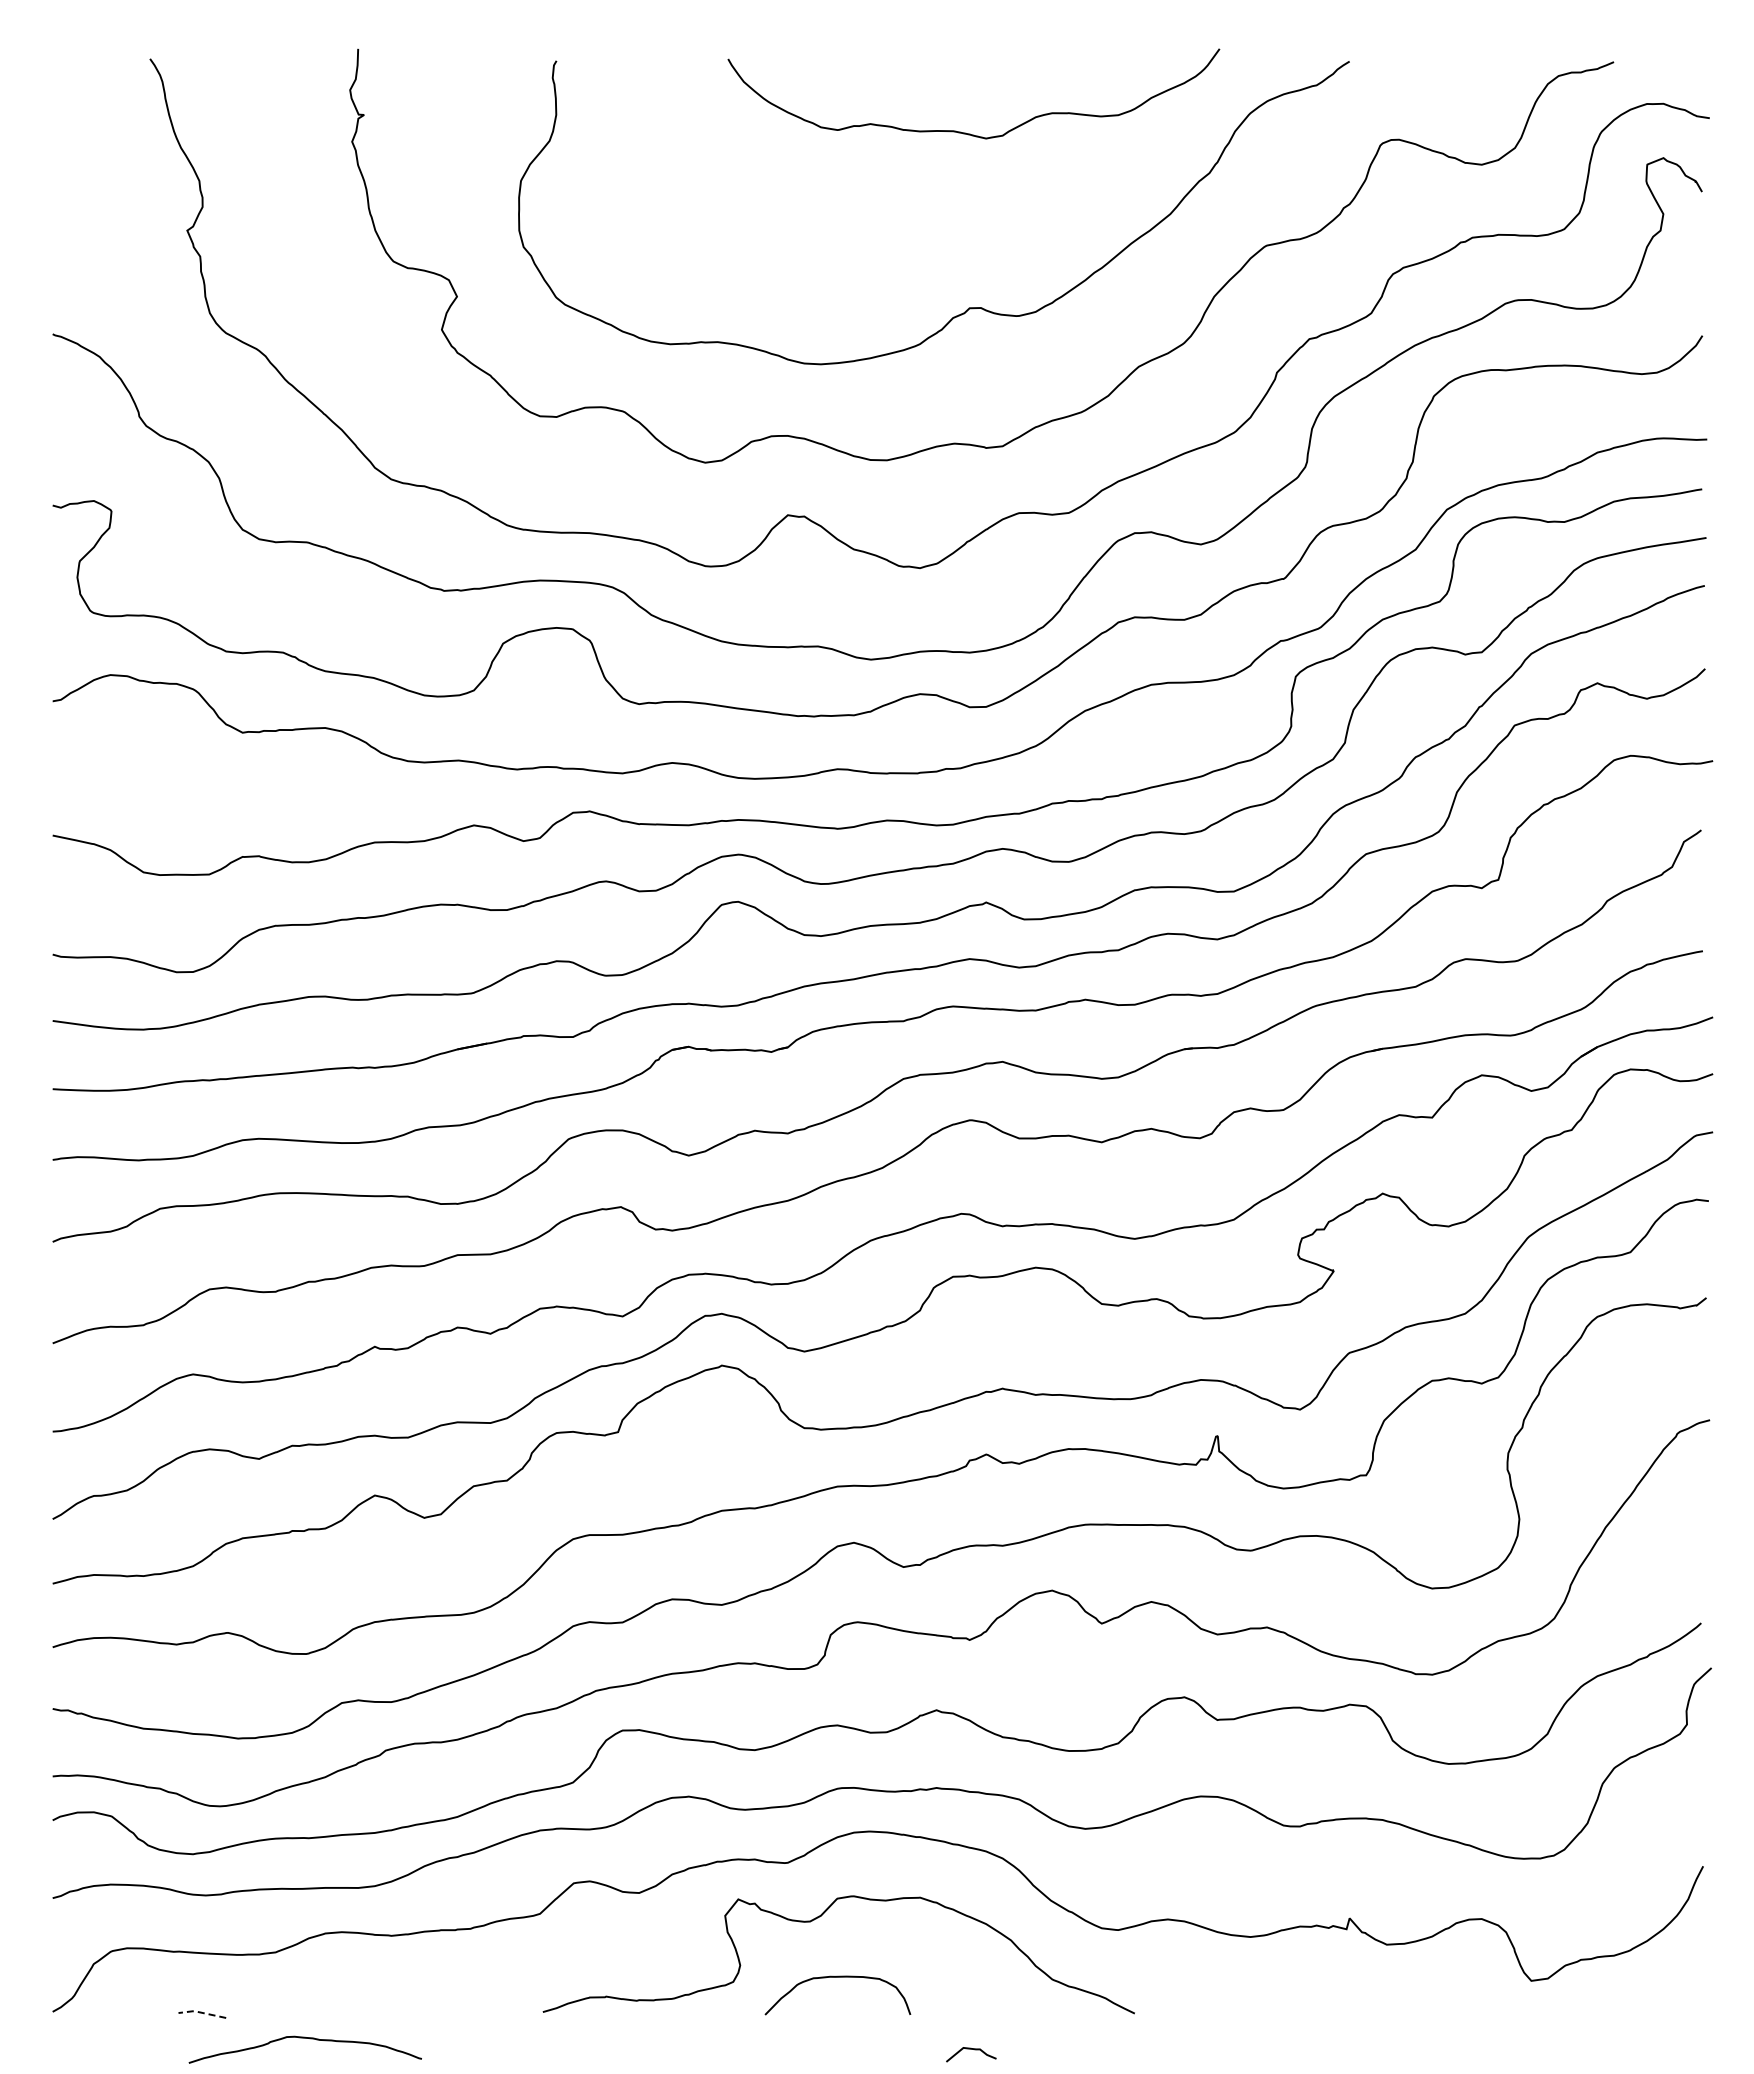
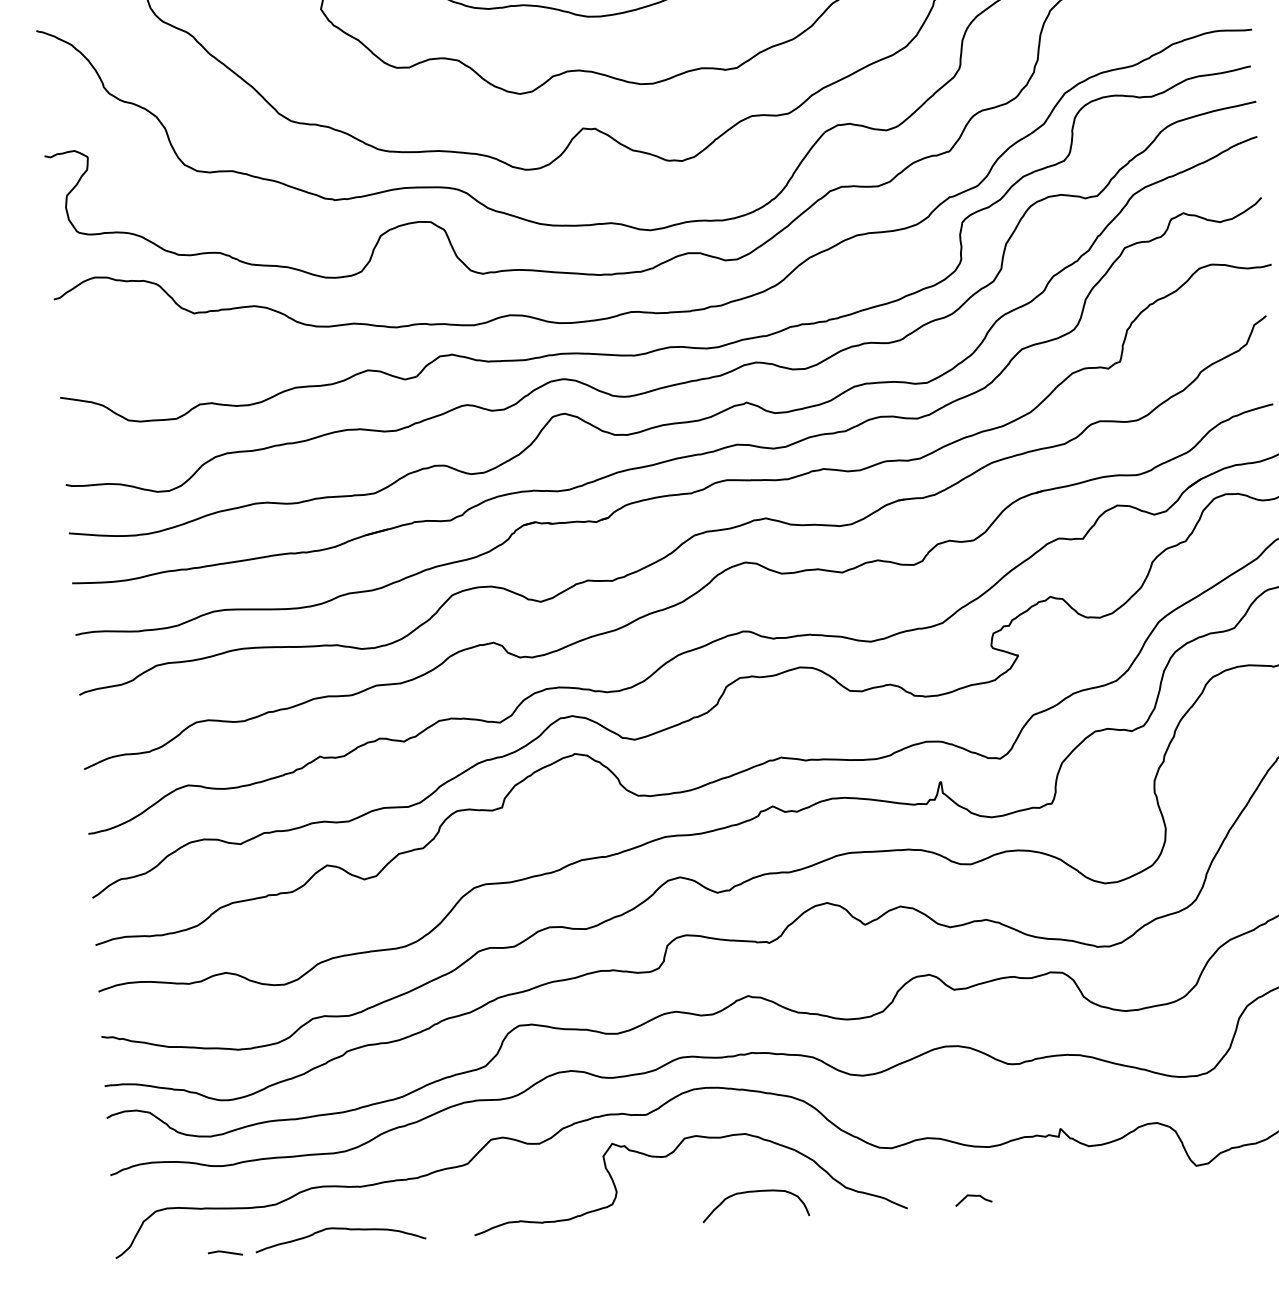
curve: (837, 1977) -> (754, 1191), moved
line: (201, 2012) -> (224, 1251), dashed -> solid
curve: (304, 2038) -> (339, 1229), moved
curve: (971, 2049) -> (973, 1196), moved

